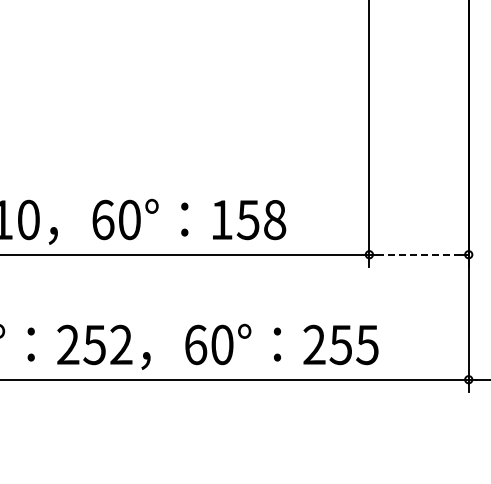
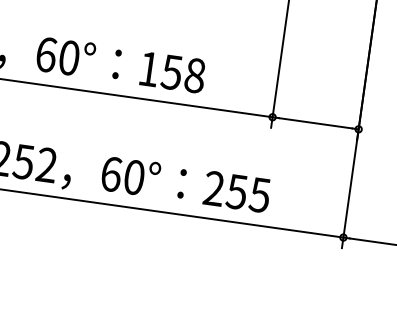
line: (418, 254) -> (315, 123), dashed -> solid

